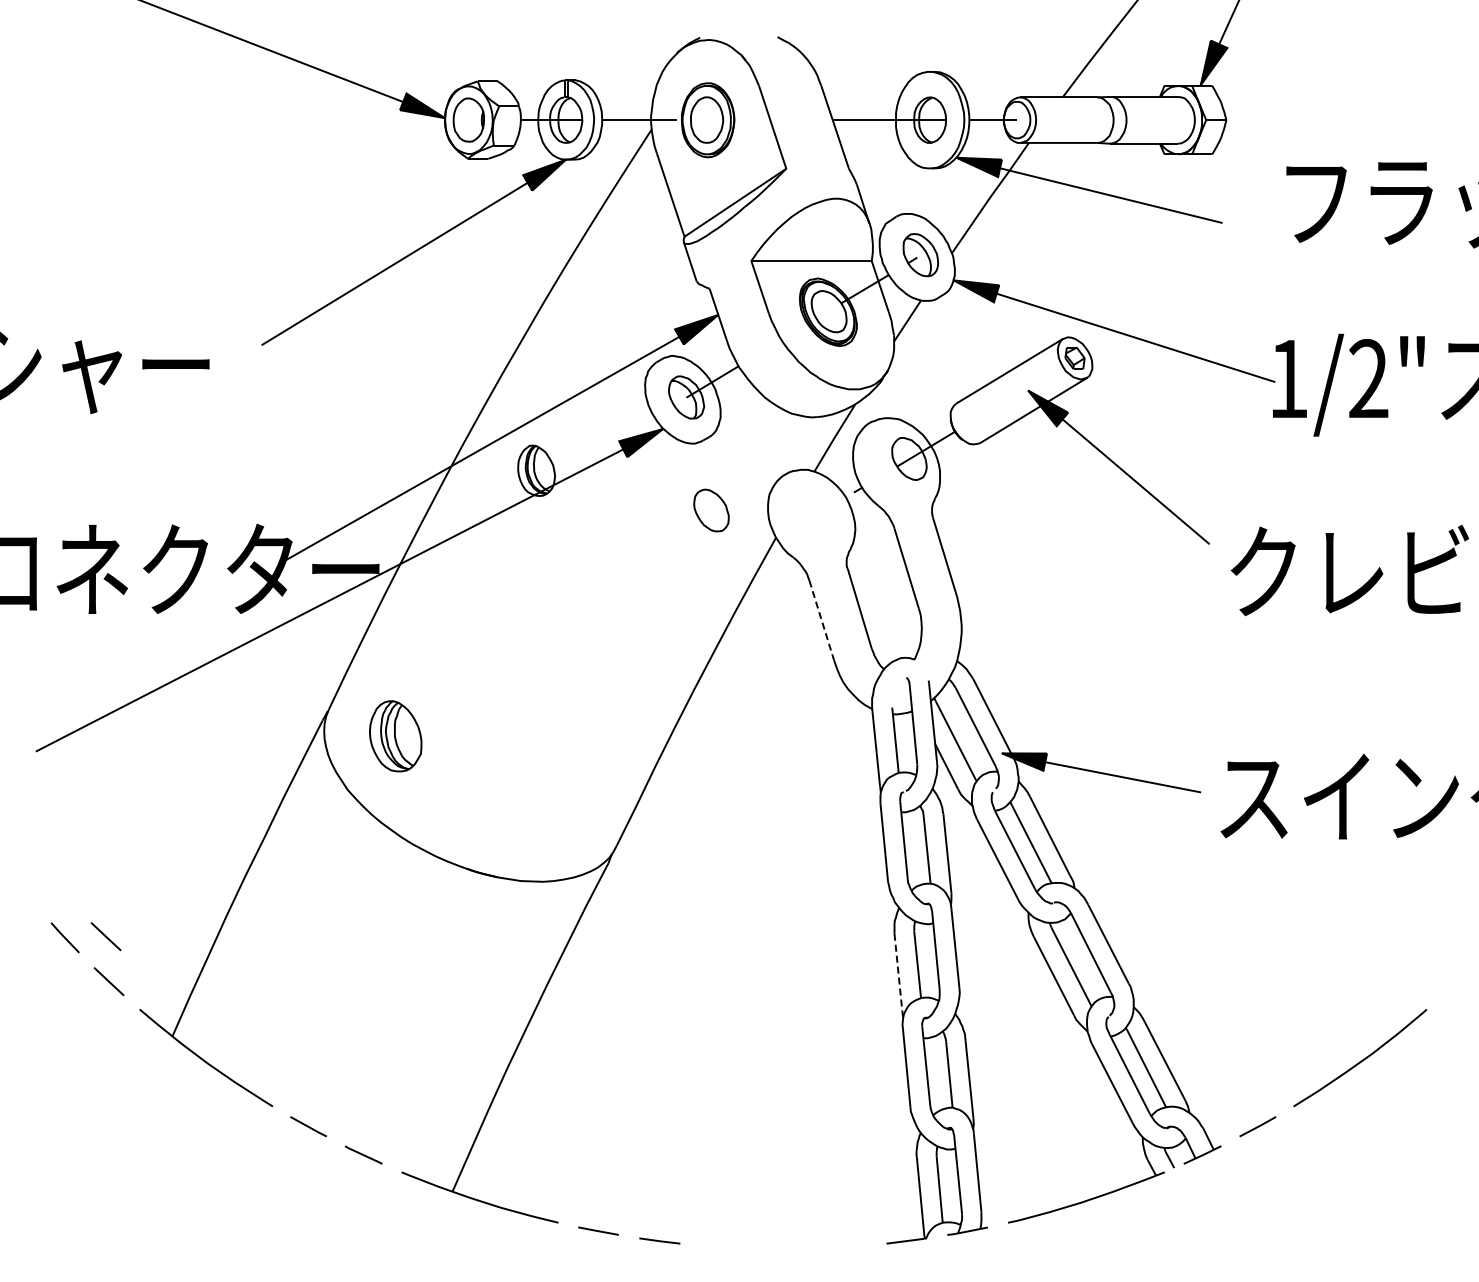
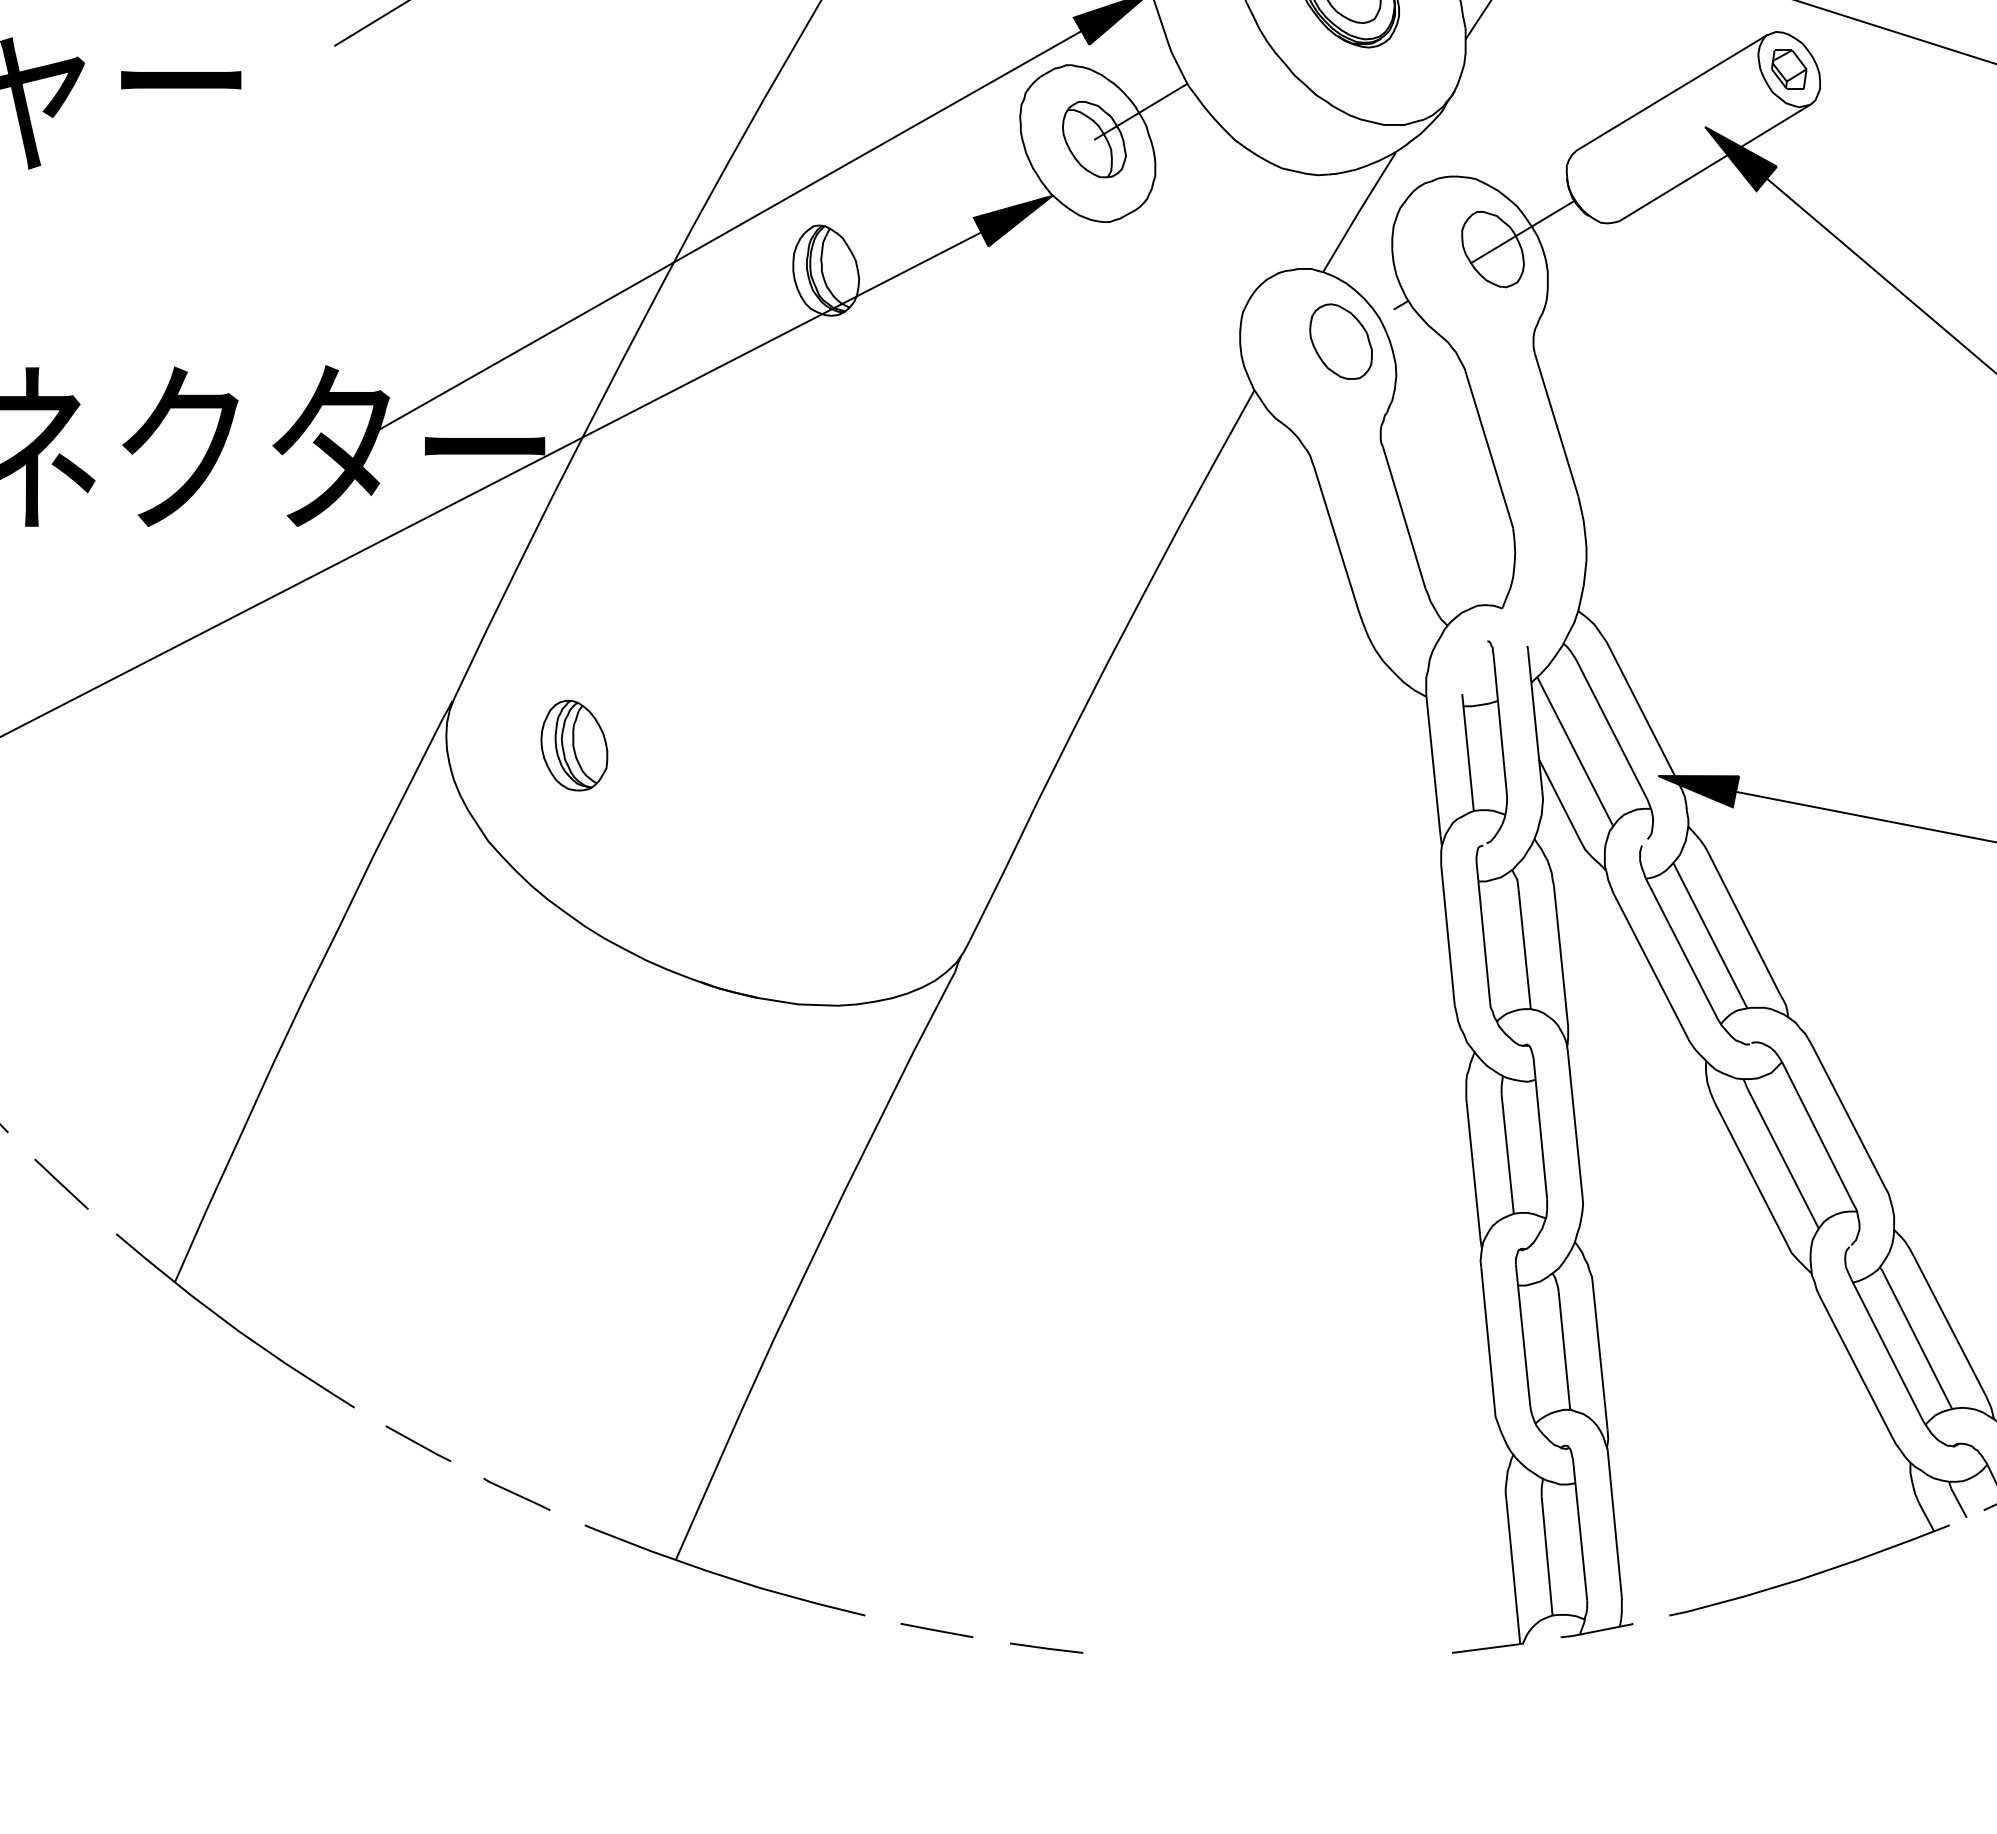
part: (711, 510) -> (1341, 341), moved
line: (821, 620) -> (1335, 538), dashed -> solid
part: (395, 736) -> (573, 745), size x0.71
line: (105, 936) -> (55, 1103), removed
line: (898, 973) -> (1473, 1169), dashed -> solid

